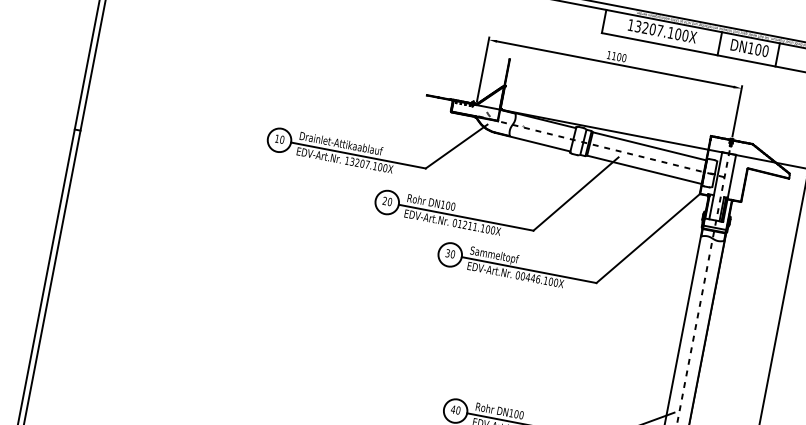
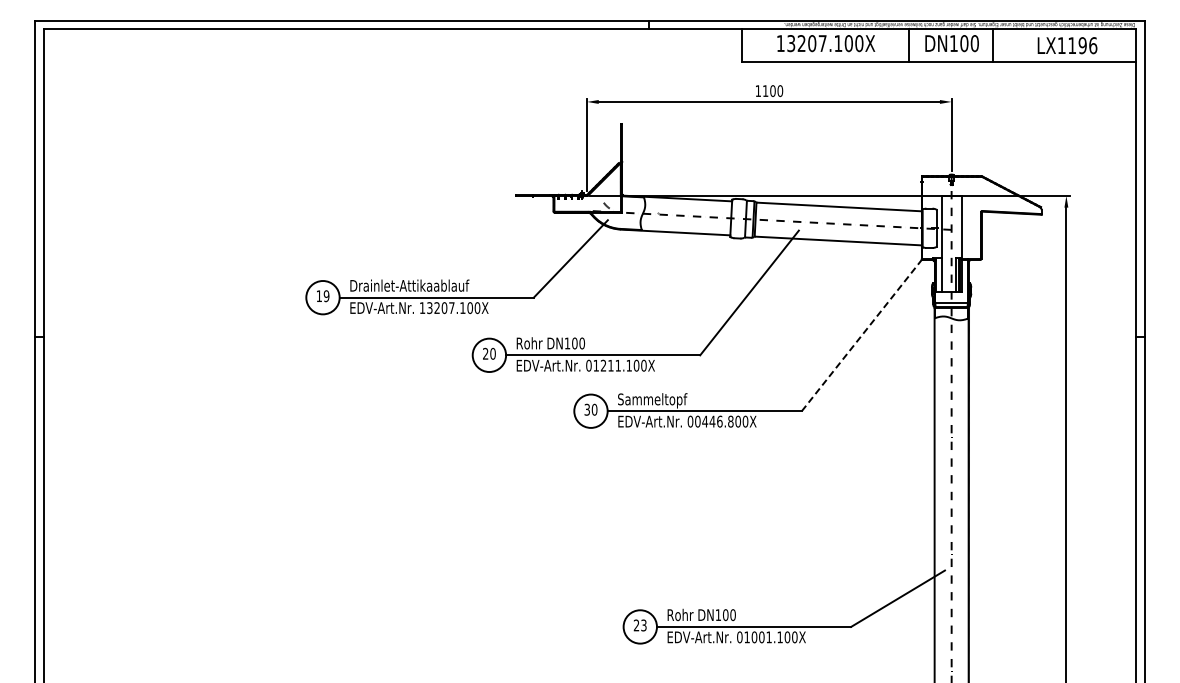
text: (282, 139) -> (326, 296), 10 -> 19
line: (648, 237) -> (862, 334), solid -> dashed
text: (545, 280) -> (730, 421), 00446.100X -> 00446.800X
text: (455, 409) -> (639, 625), 40 -> 23

